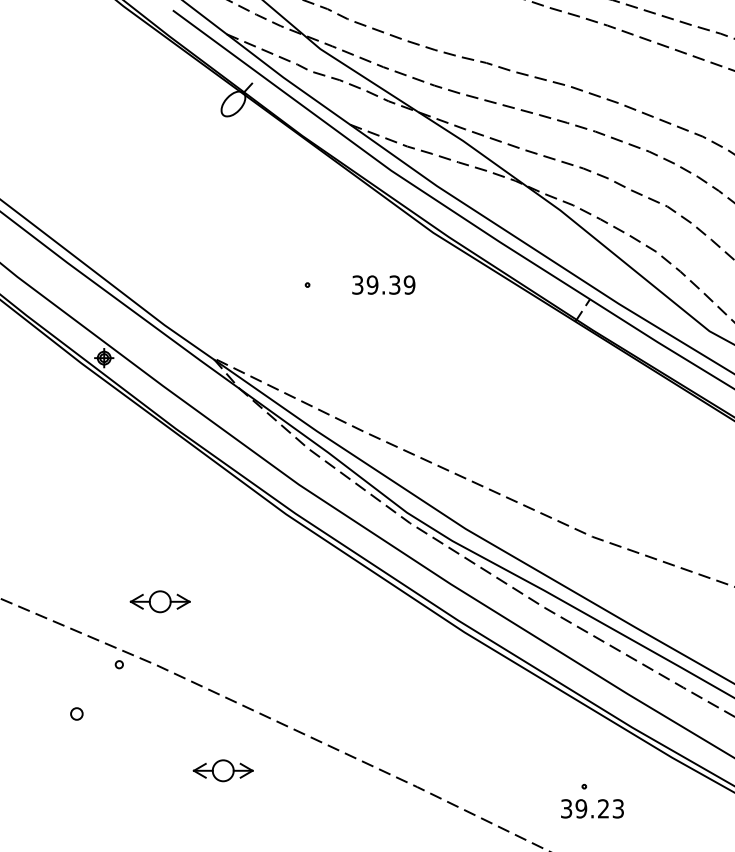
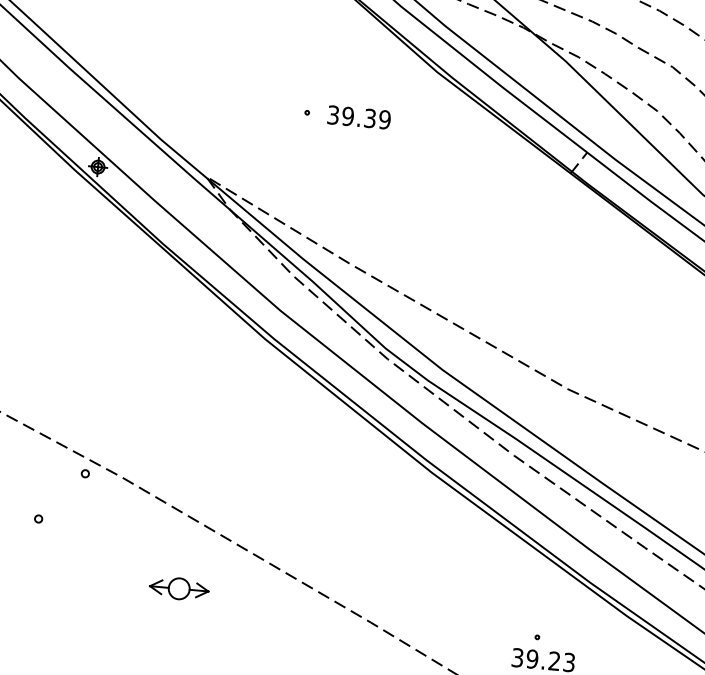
text: (383, 284) -> (358, 116), moved
part: (159, 601) -> (131, 414), removed
part: (76, 713) -> (38, 518), size x0.62

